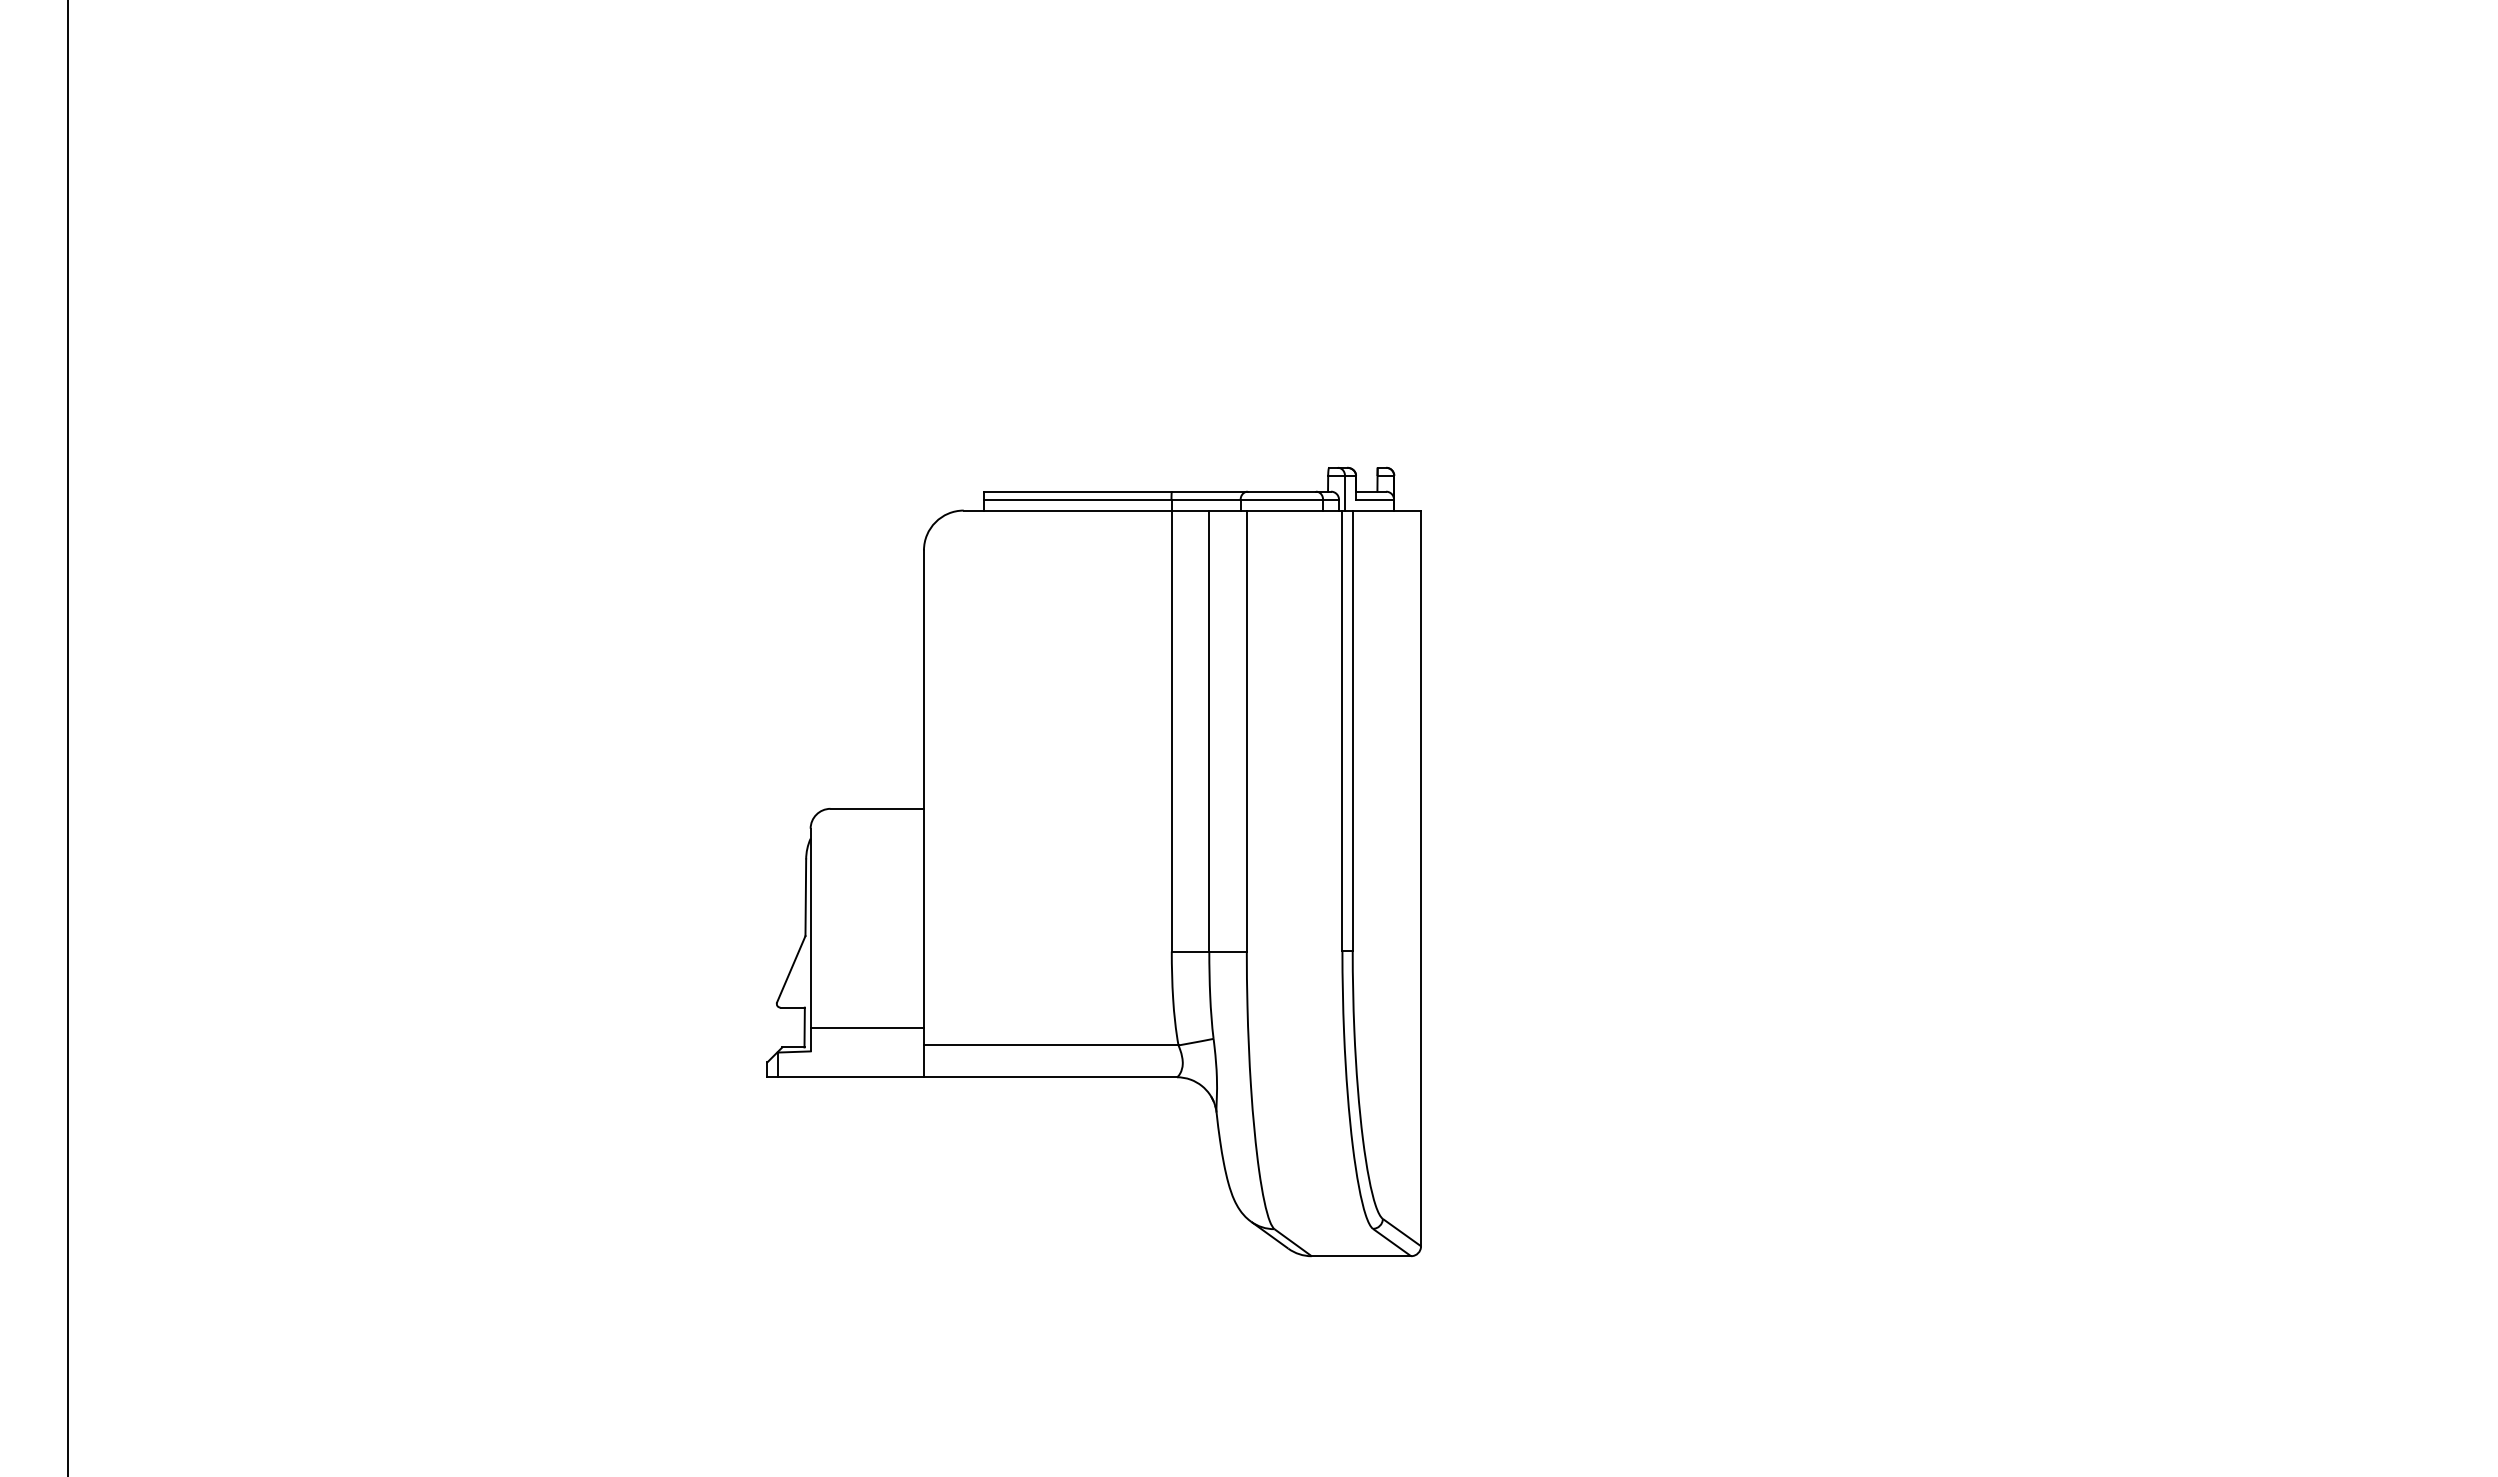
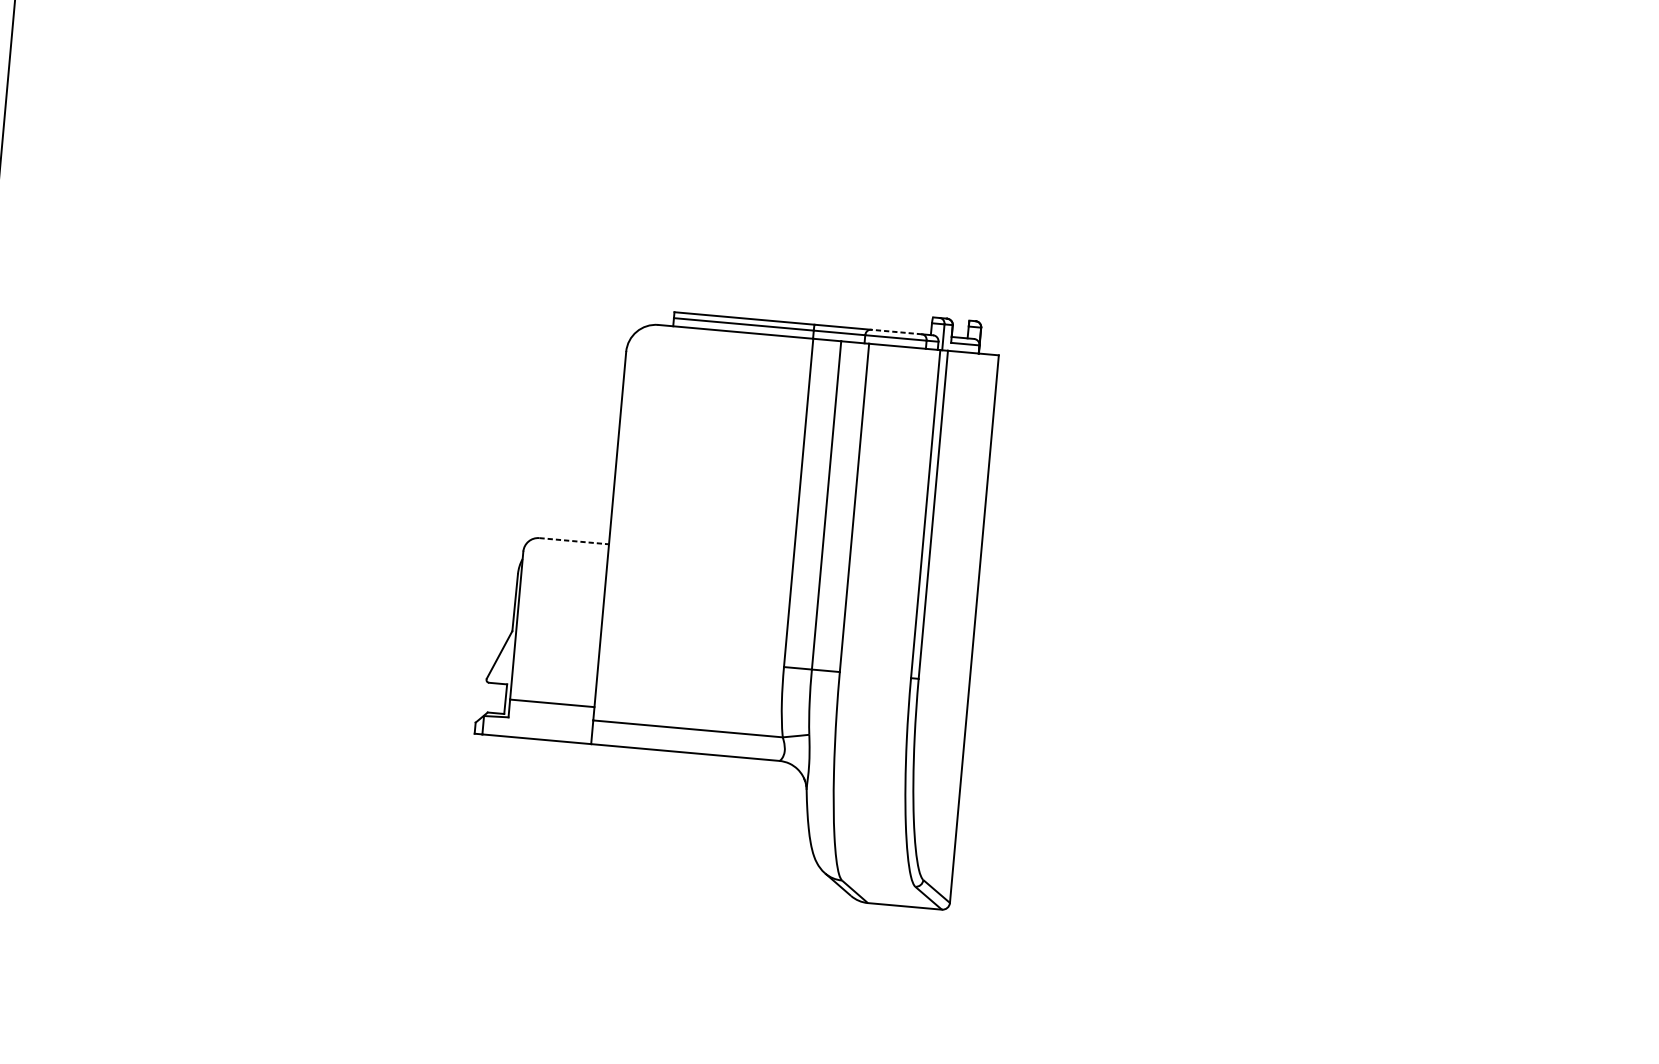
line: (1281, 491) -> (896, 331), solid -> dashed
line: (877, 808) -> (574, 540), solid -> dashed

